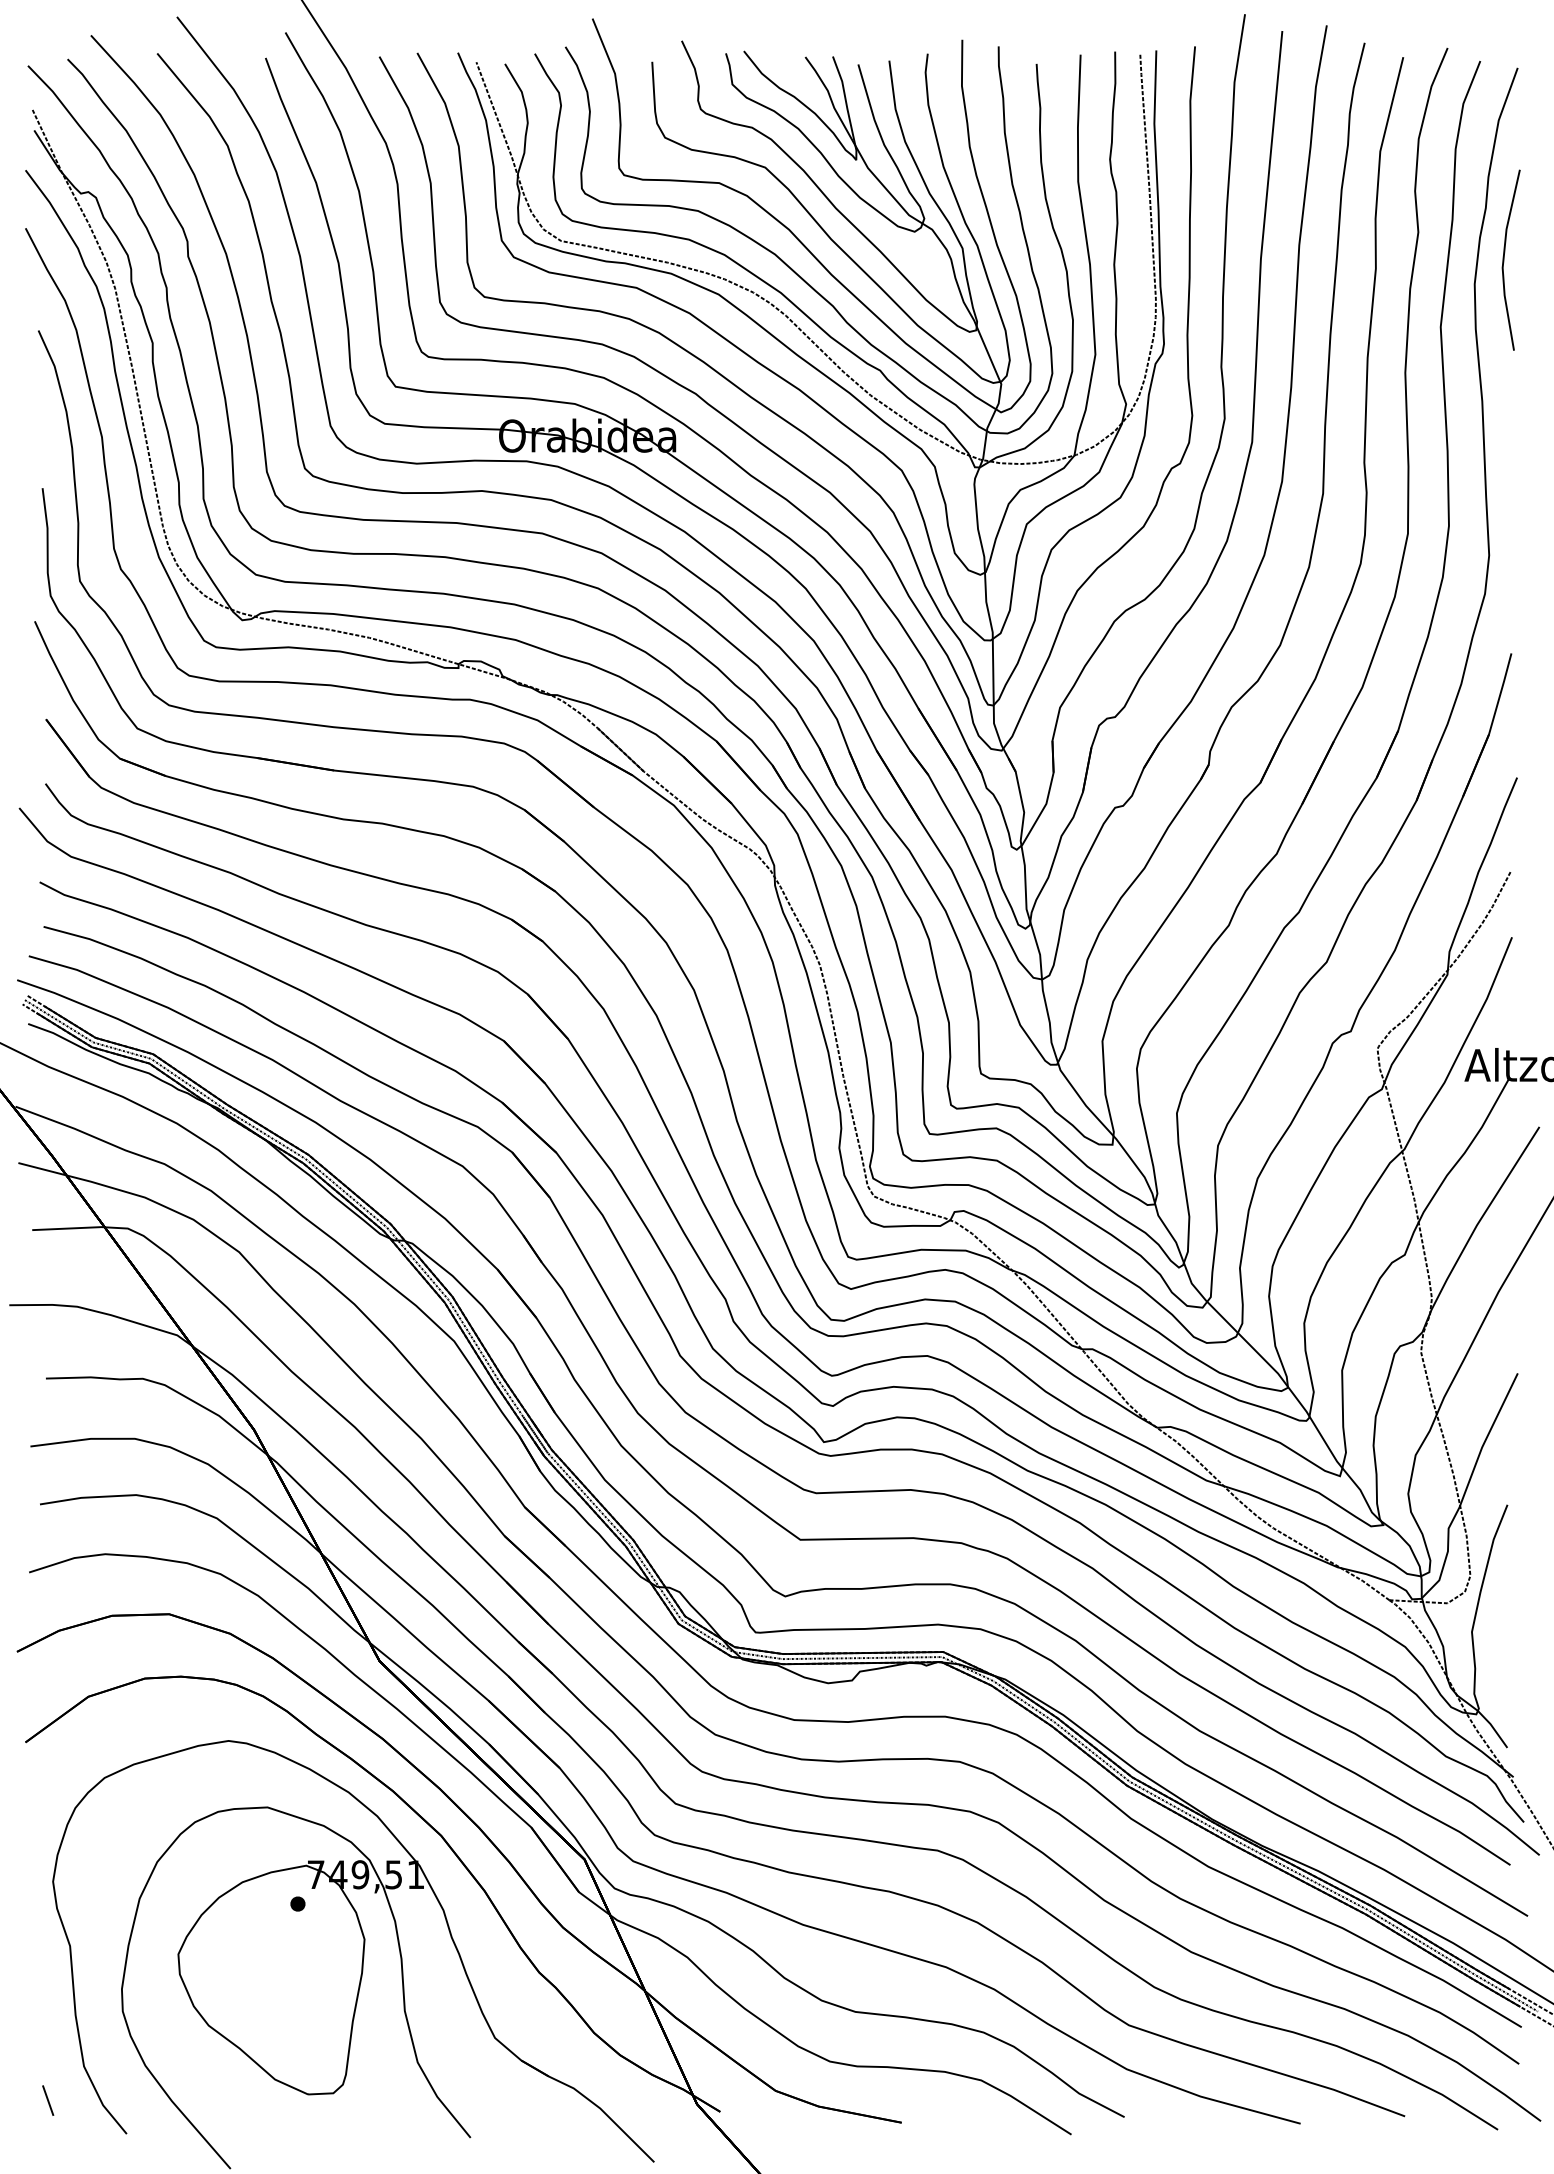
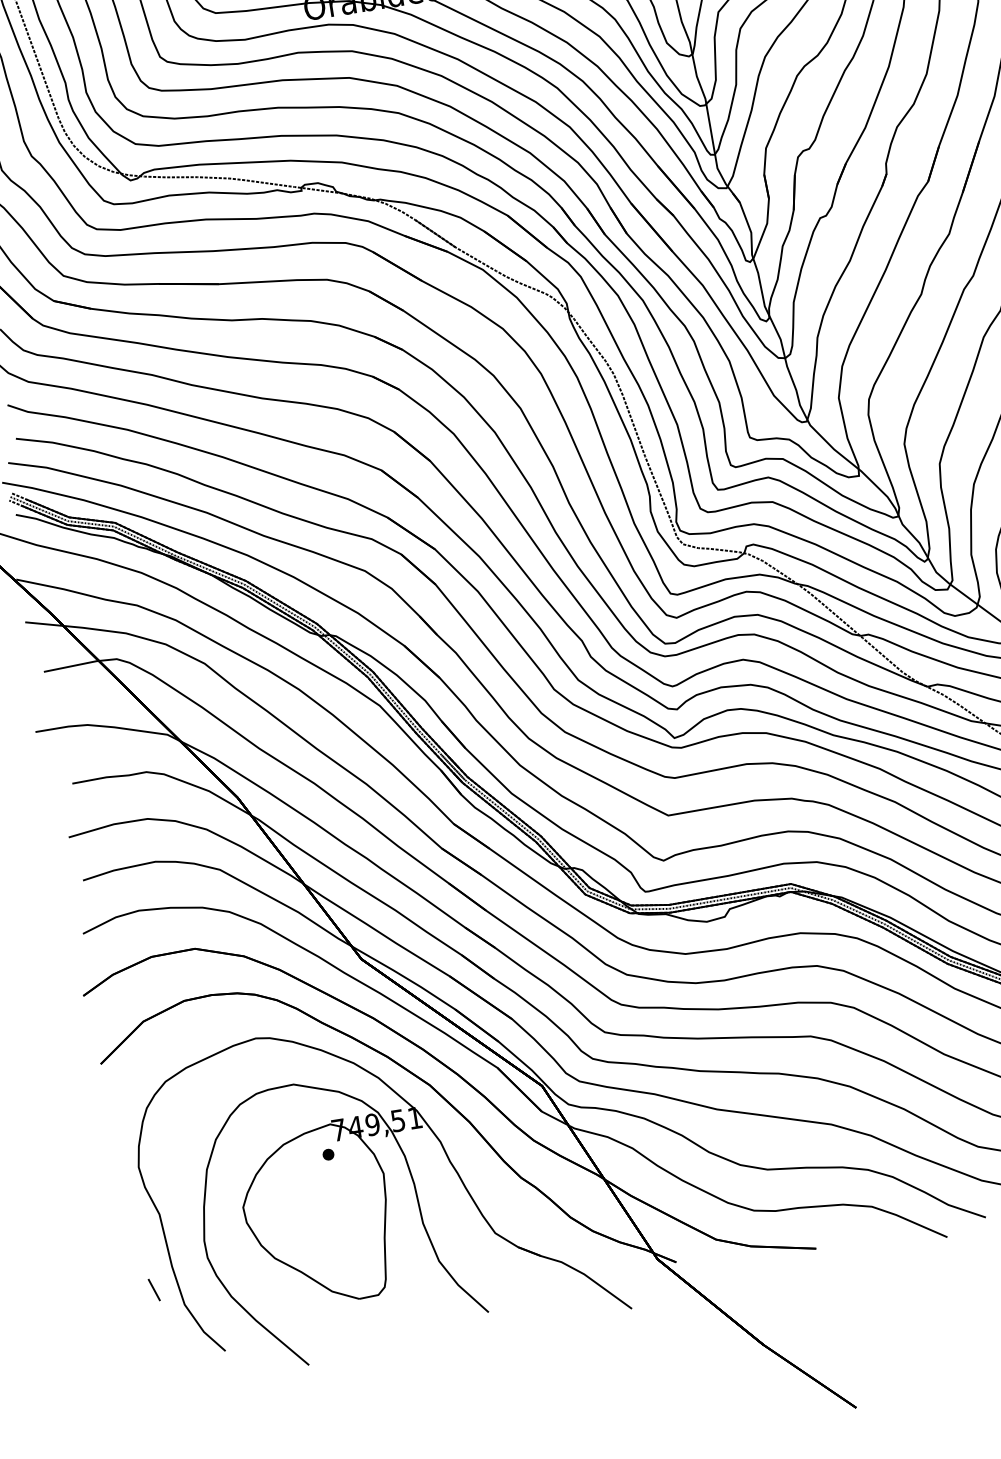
line: (48, 2100) -> (154, 1289), moved

